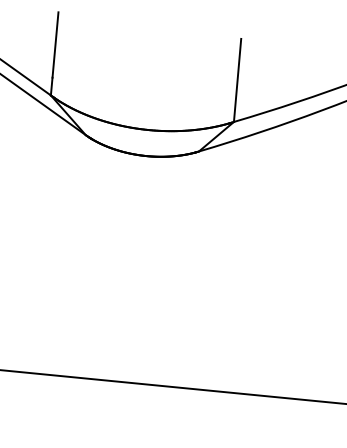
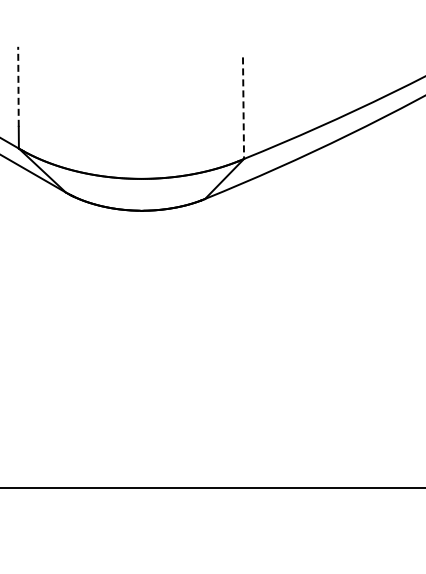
line: (55, 44) -> (18, 86), solid -> dashed
line: (237, 80) -> (243, 108), solid -> dashed

